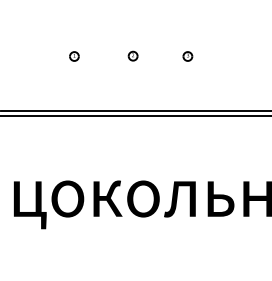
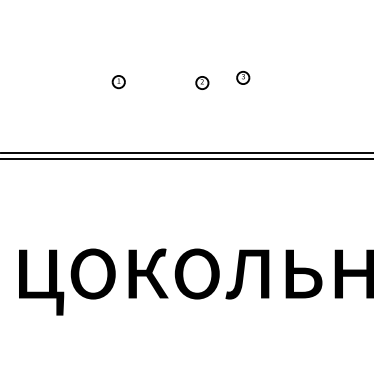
part: (132, 55) -> (201, 82), moved
part: (74, 56) -> (118, 82), moved
part: (187, 56) -> (242, 77), moved

